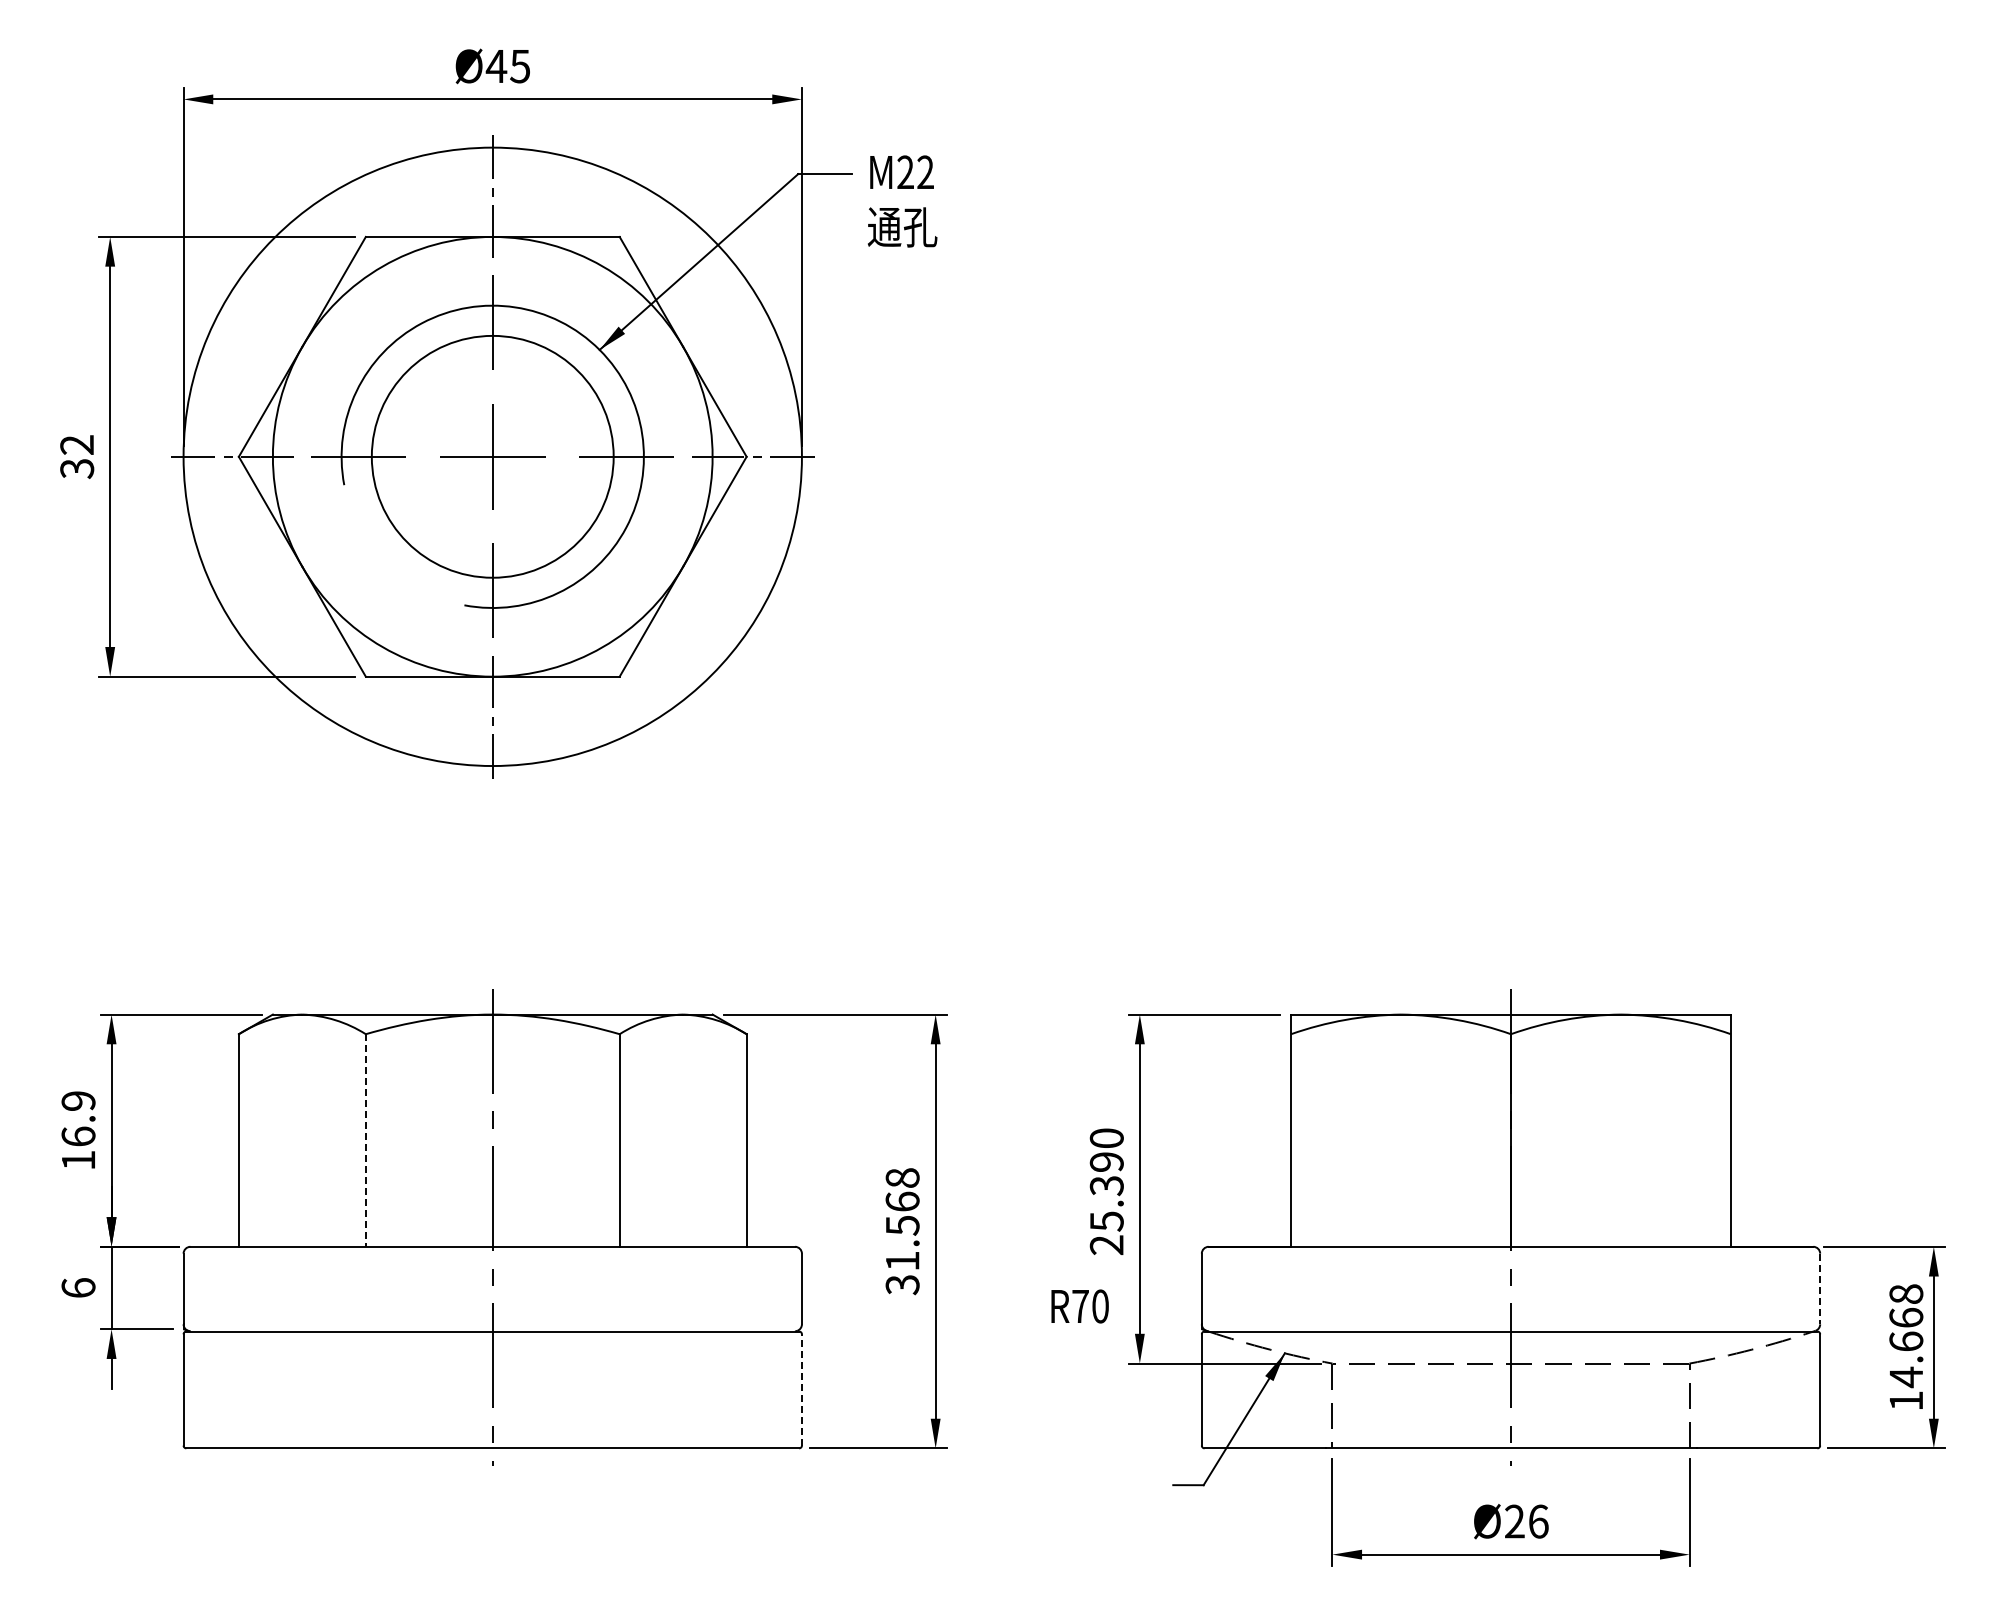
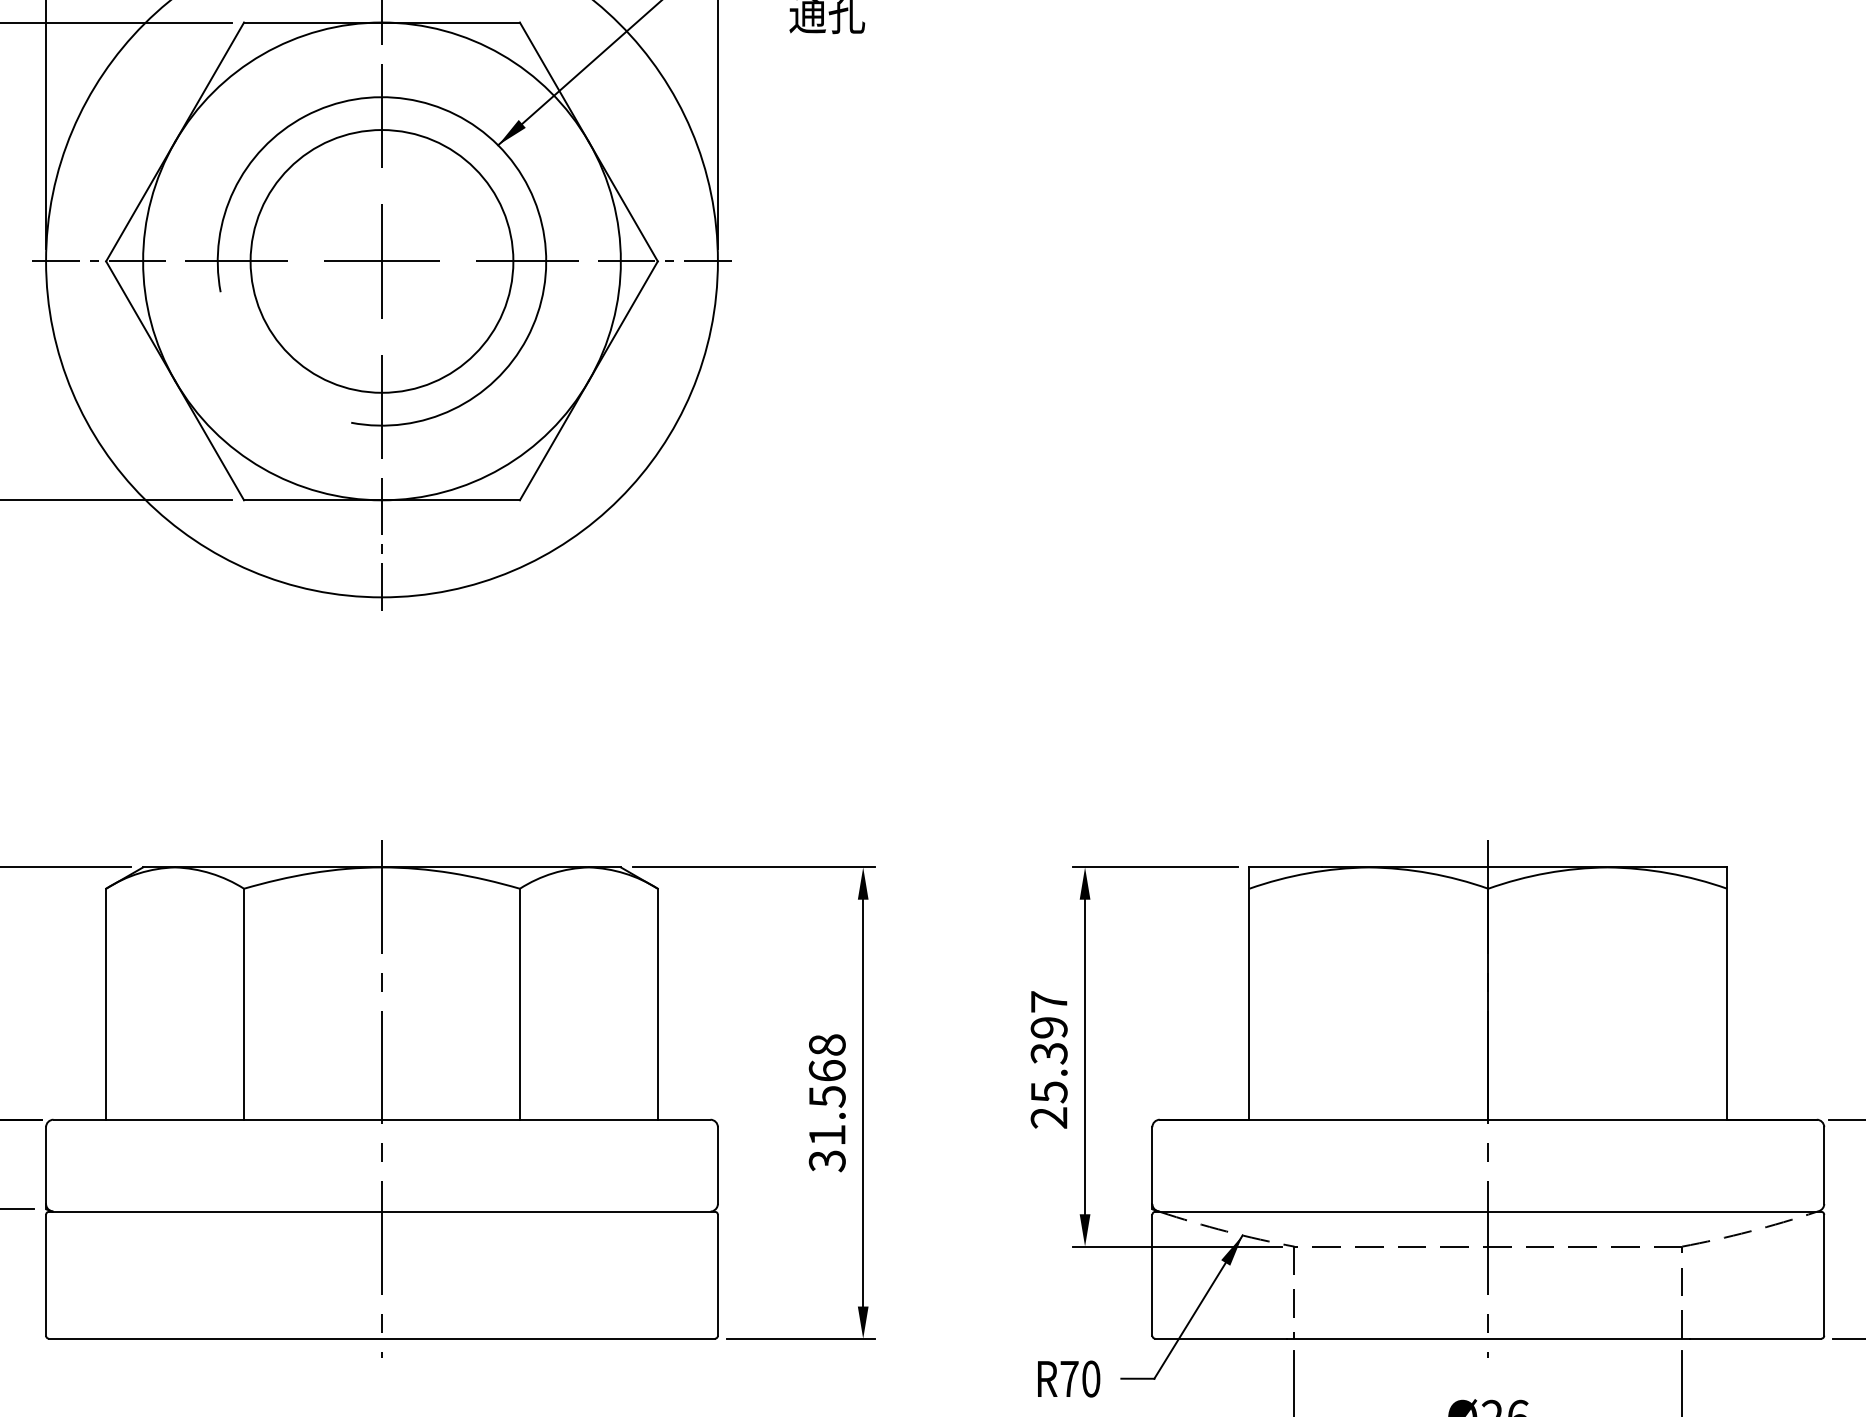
text: (1106, 1138) -> (1048, 1002), 25.390 -> 25.397
line: (365, 1141) -> (243, 1005), dashed -> solid
line: (1820, 1289) -> (1824, 1166), dashed -> solid
text: (1079, 1306) -> (1068, 1379), moved
line: (801, 1389) -> (717, 1274), dashed -> solid

